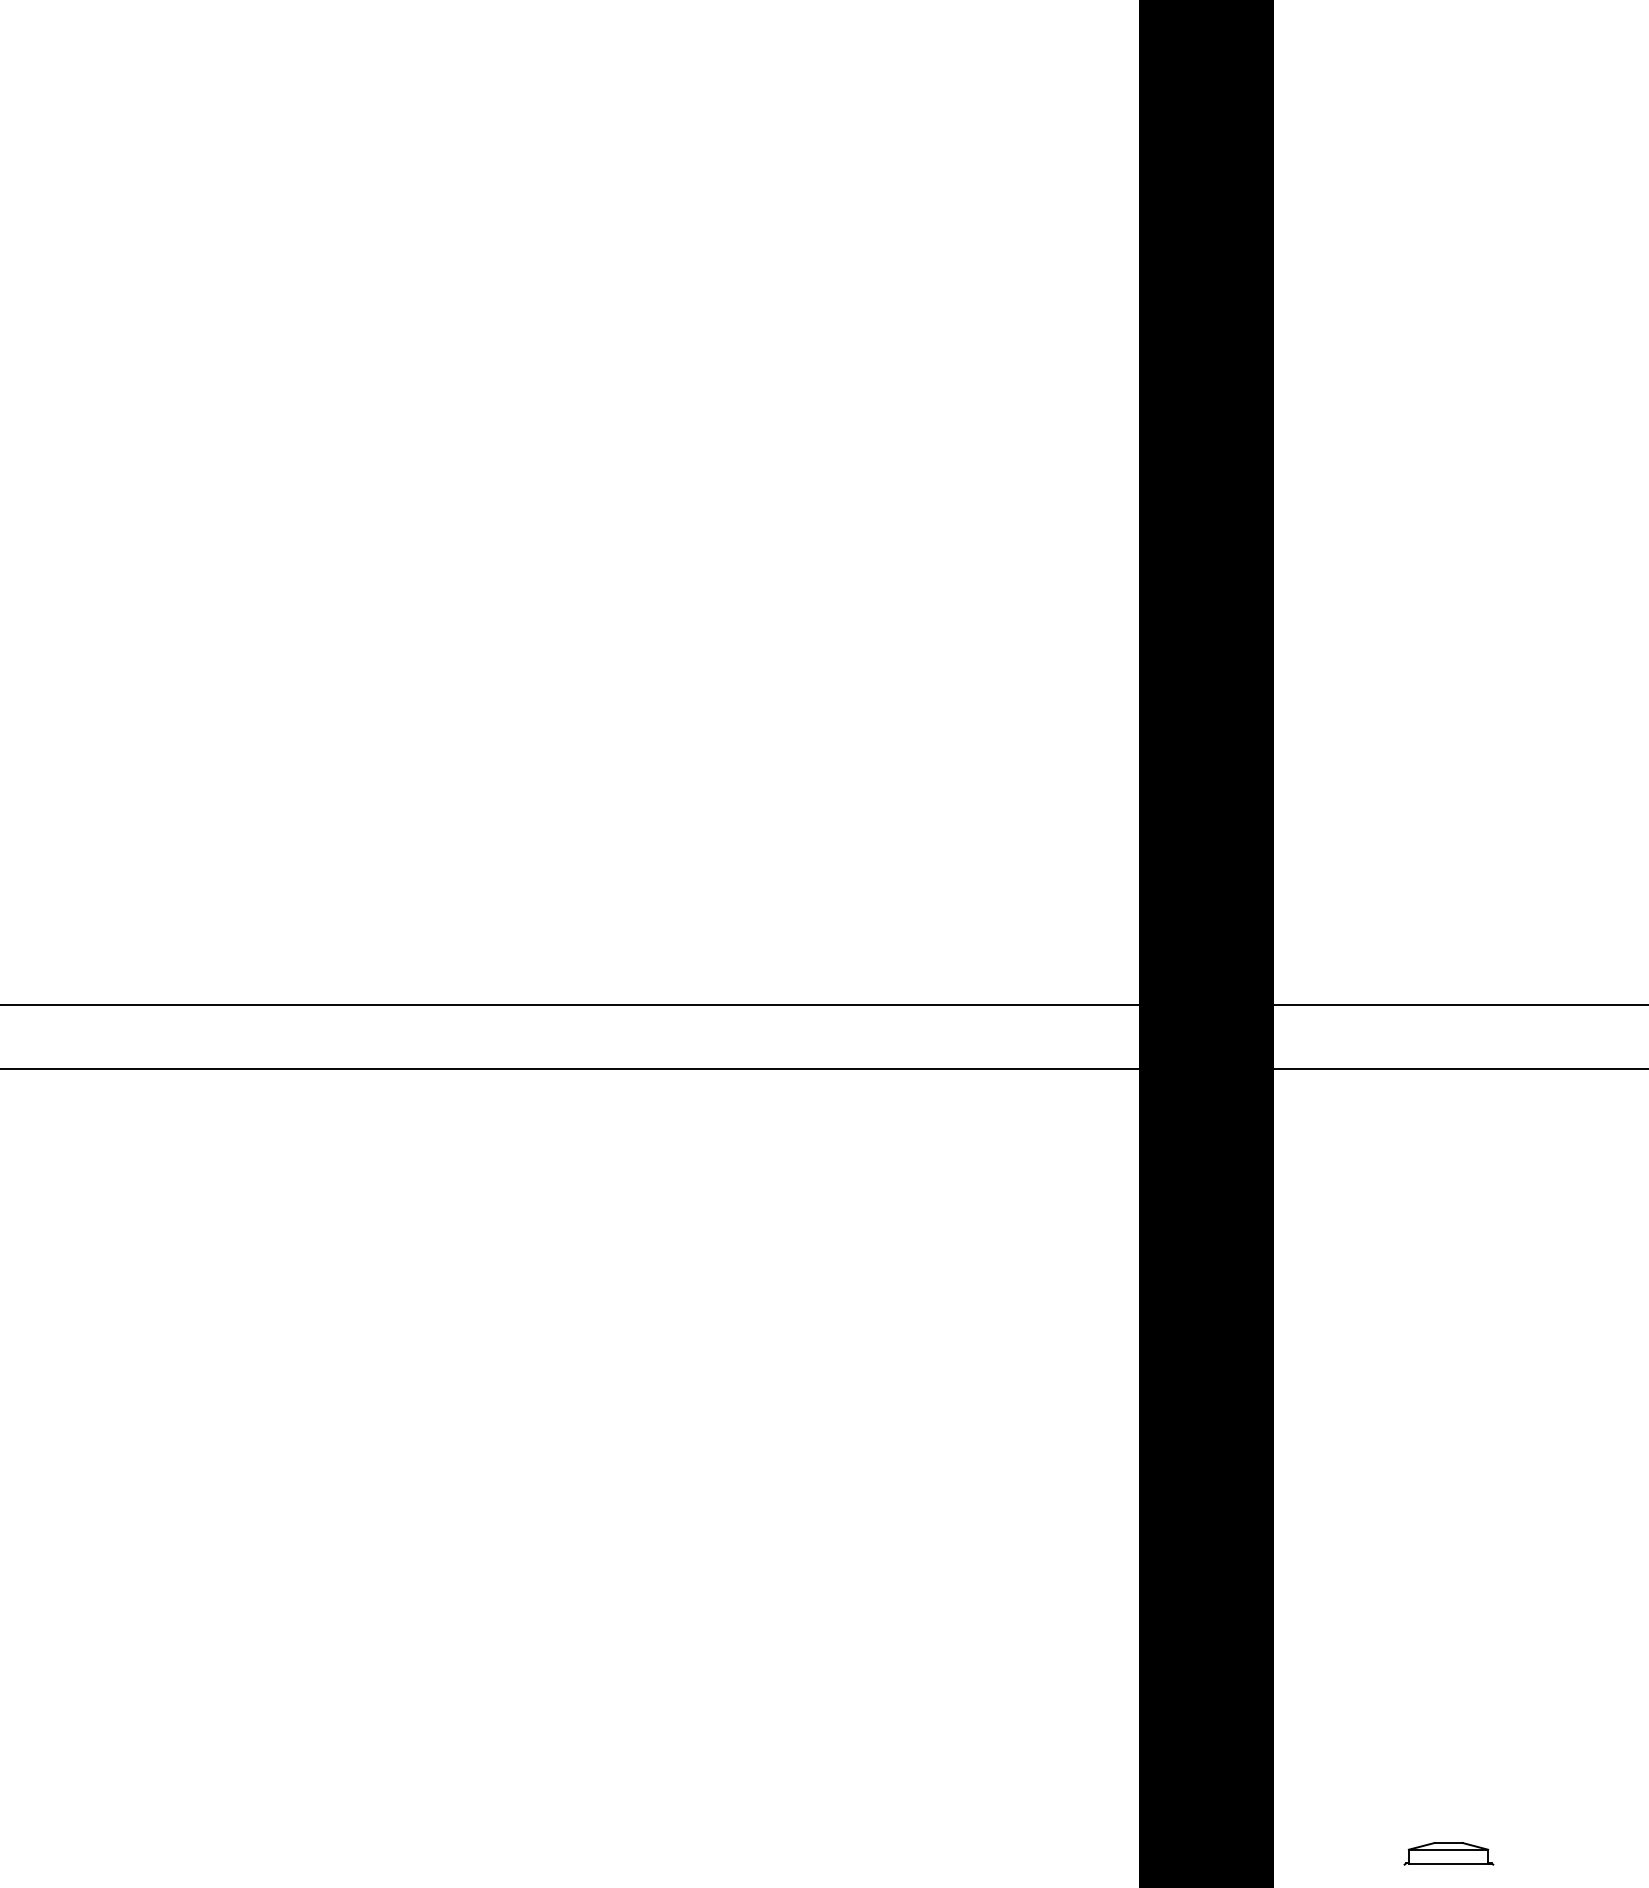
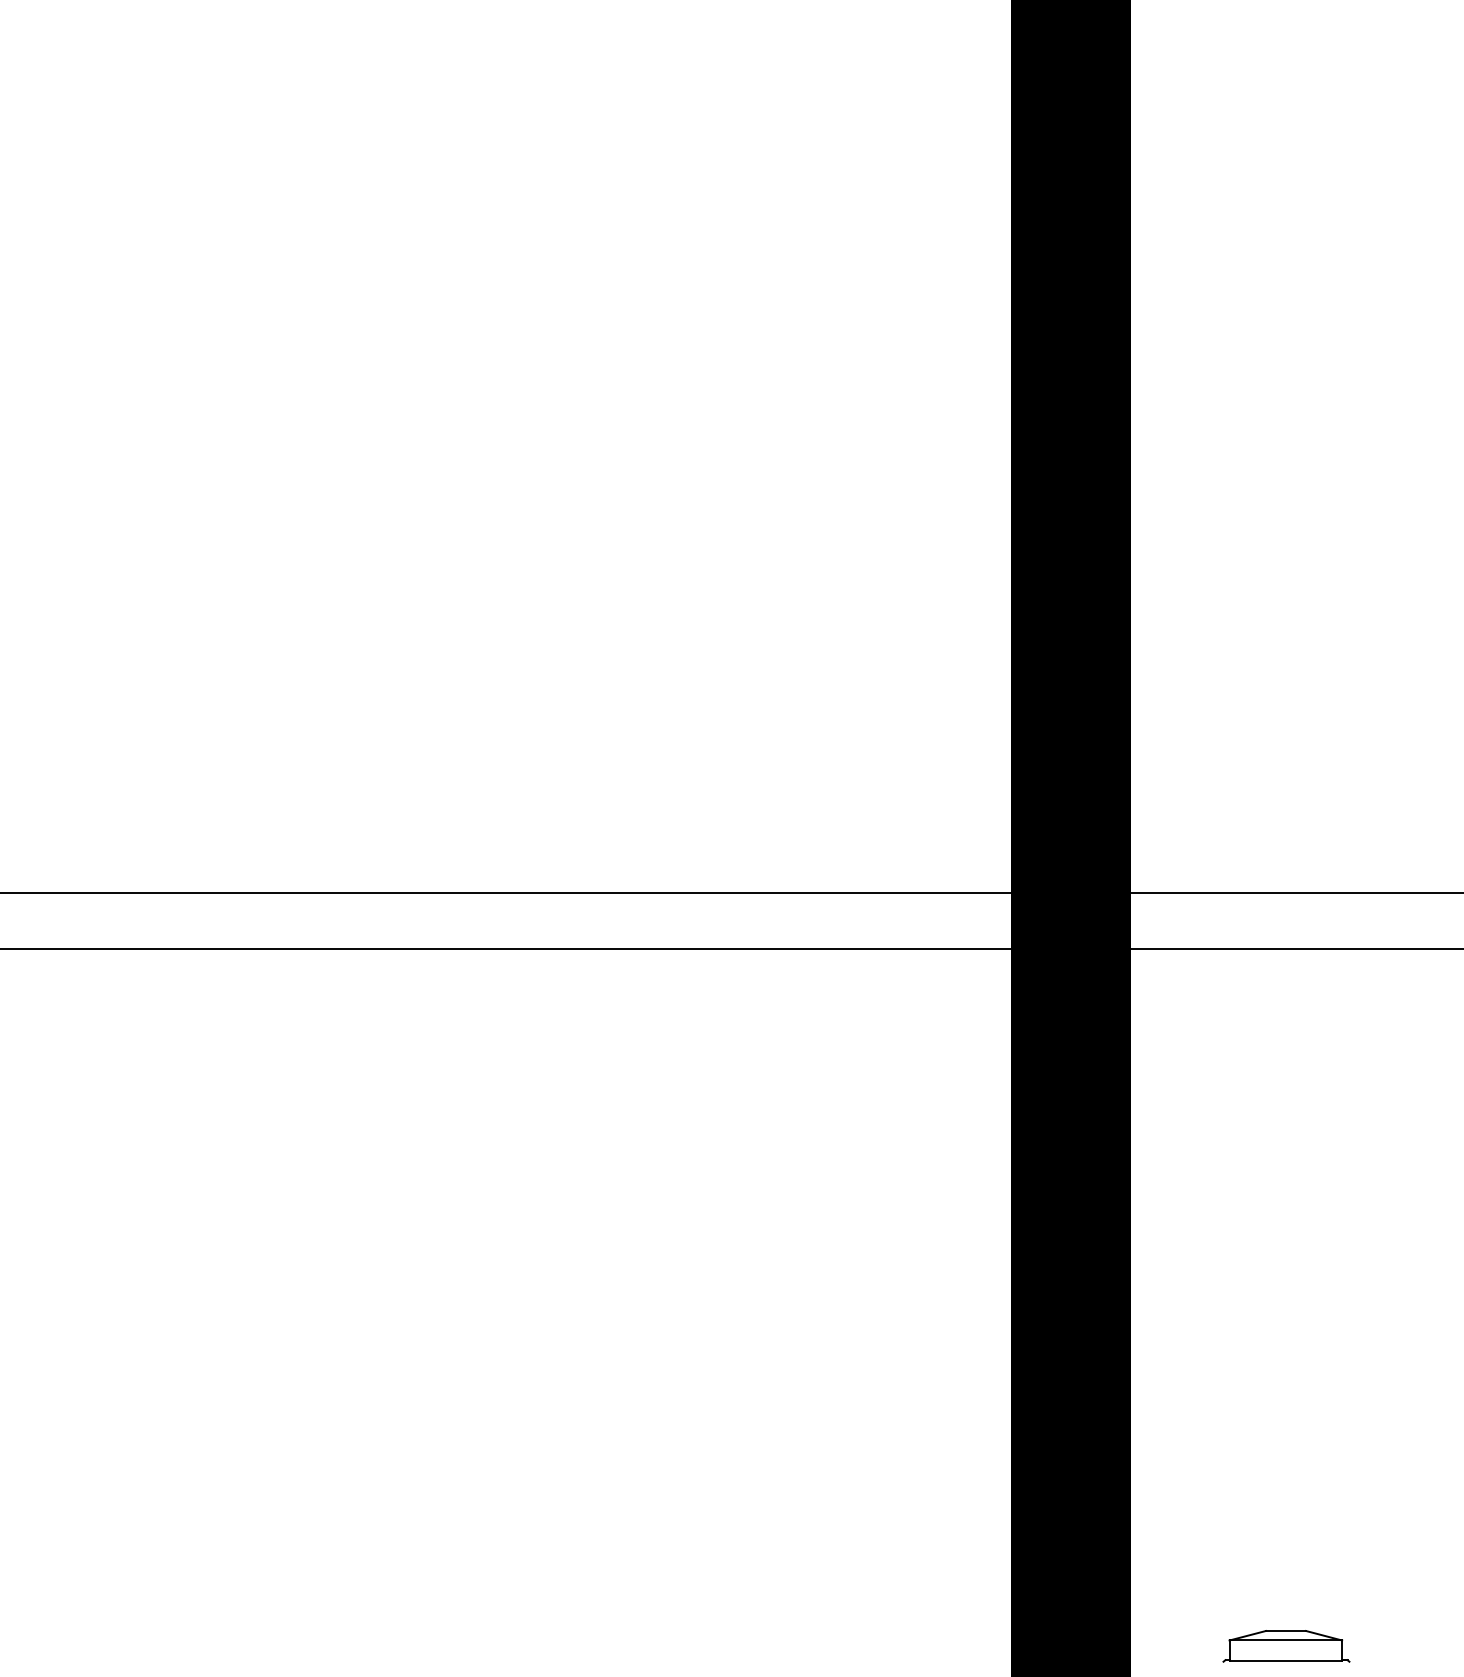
part: (1448, 1853) -> (1286, 1646), size x1.6

